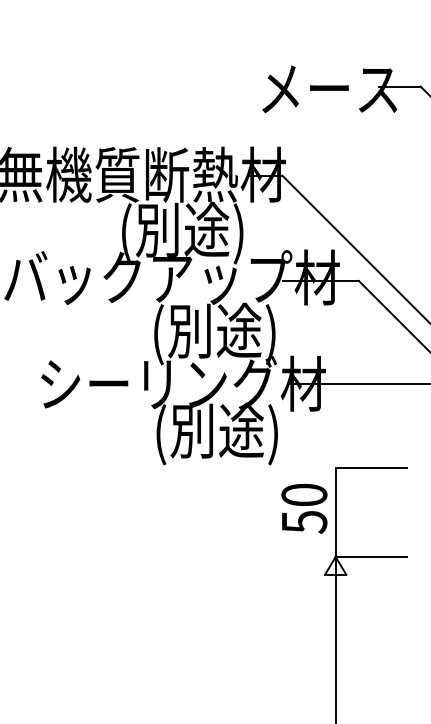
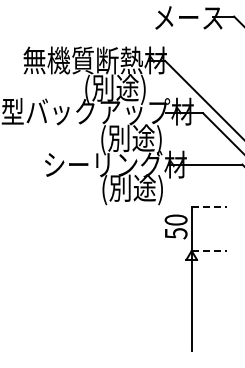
line: (371, 467) -> (209, 206), solid -> dashed
line: (371, 555) -> (209, 250), solid -> dashed

